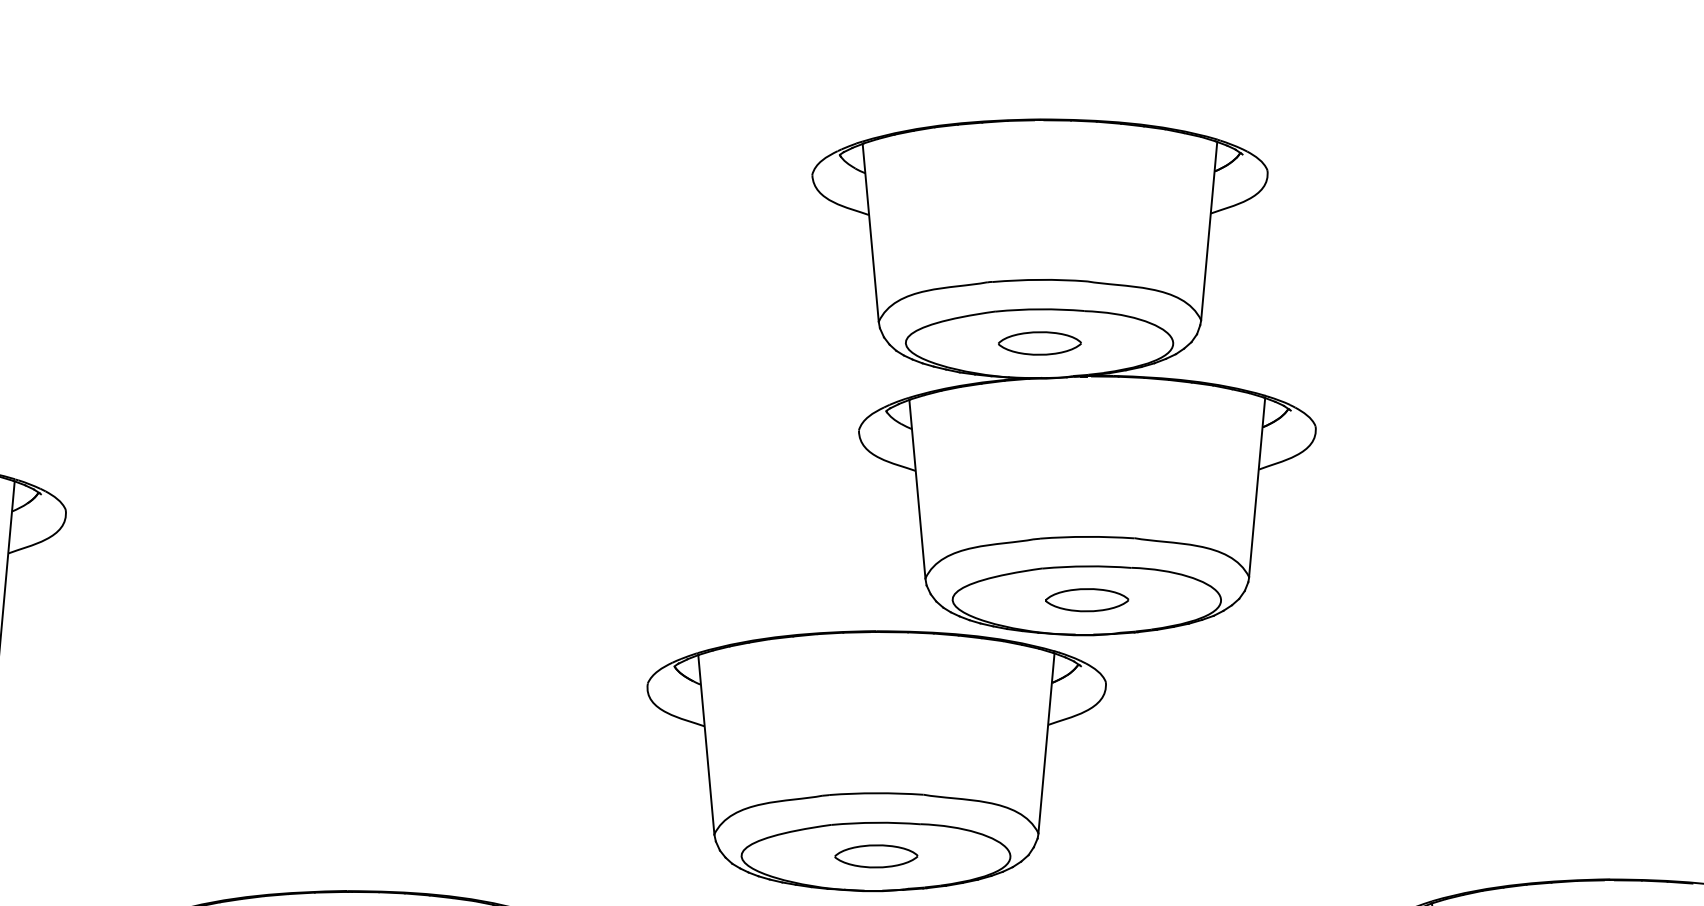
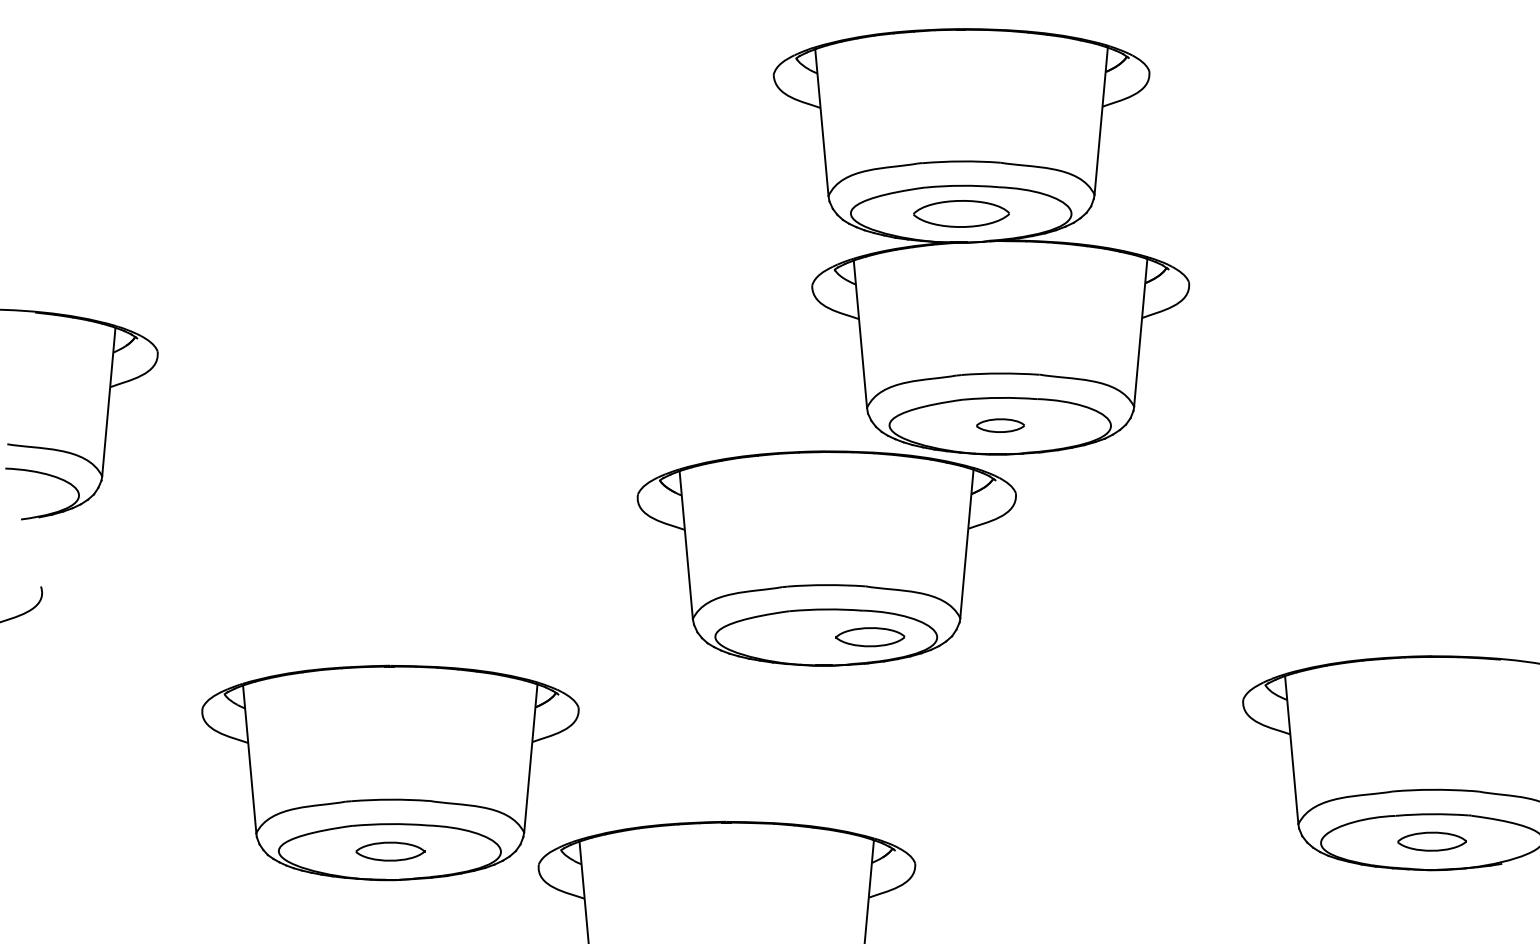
part: (1039, 342) -> (961, 213), size x1.4
part: (1087, 599) -> (1000, 425), size x0.7
part: (876, 856) -> (870, 637), moved

